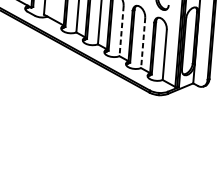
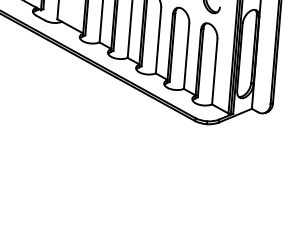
line: (121, 30) -> (158, 40), dashed -> solid
line: (143, 43) -> (186, 56), dashed -> solid

